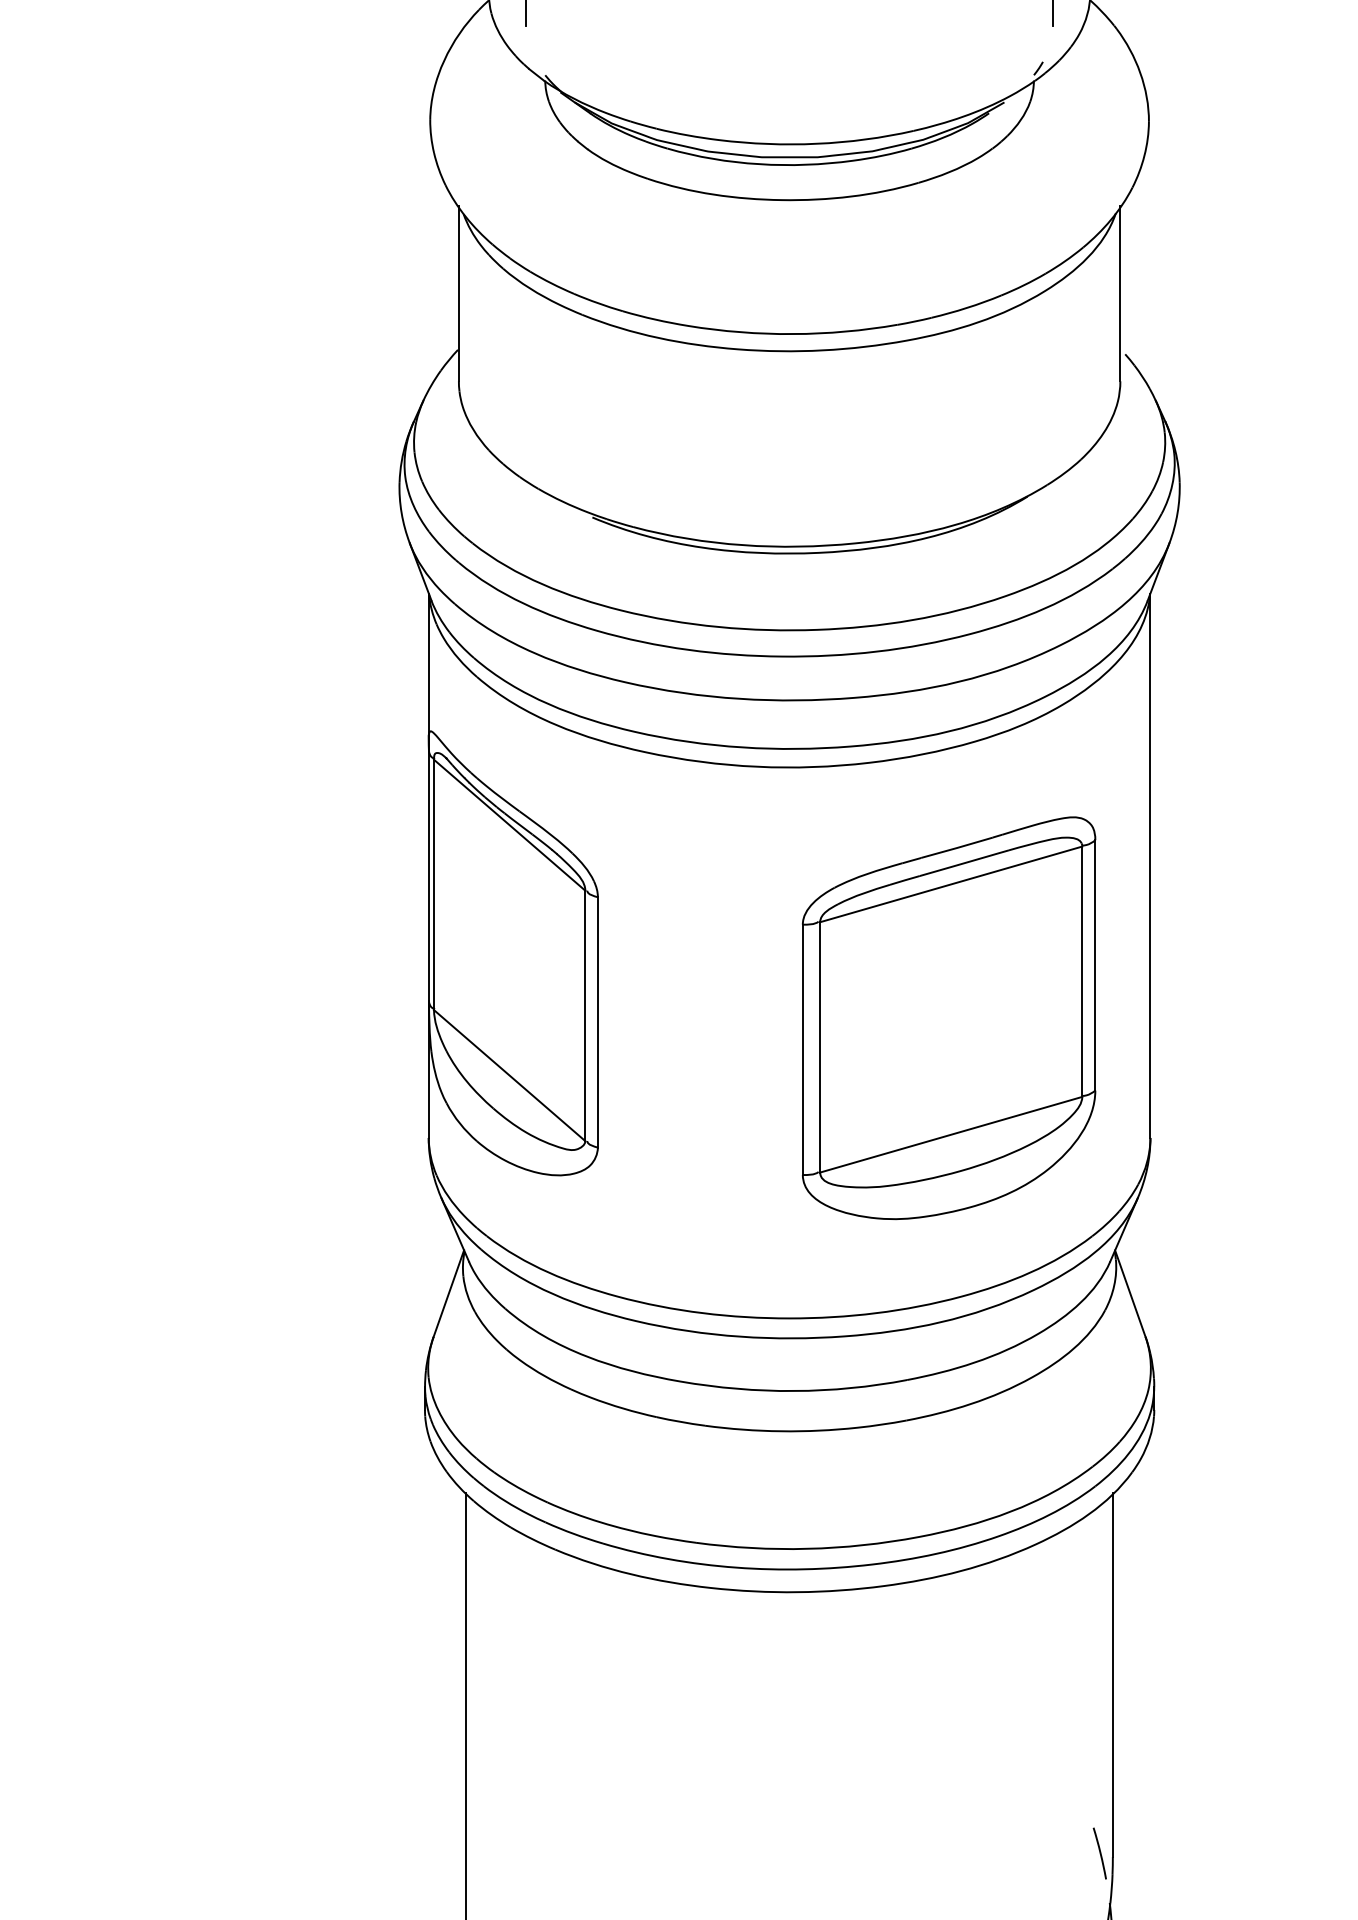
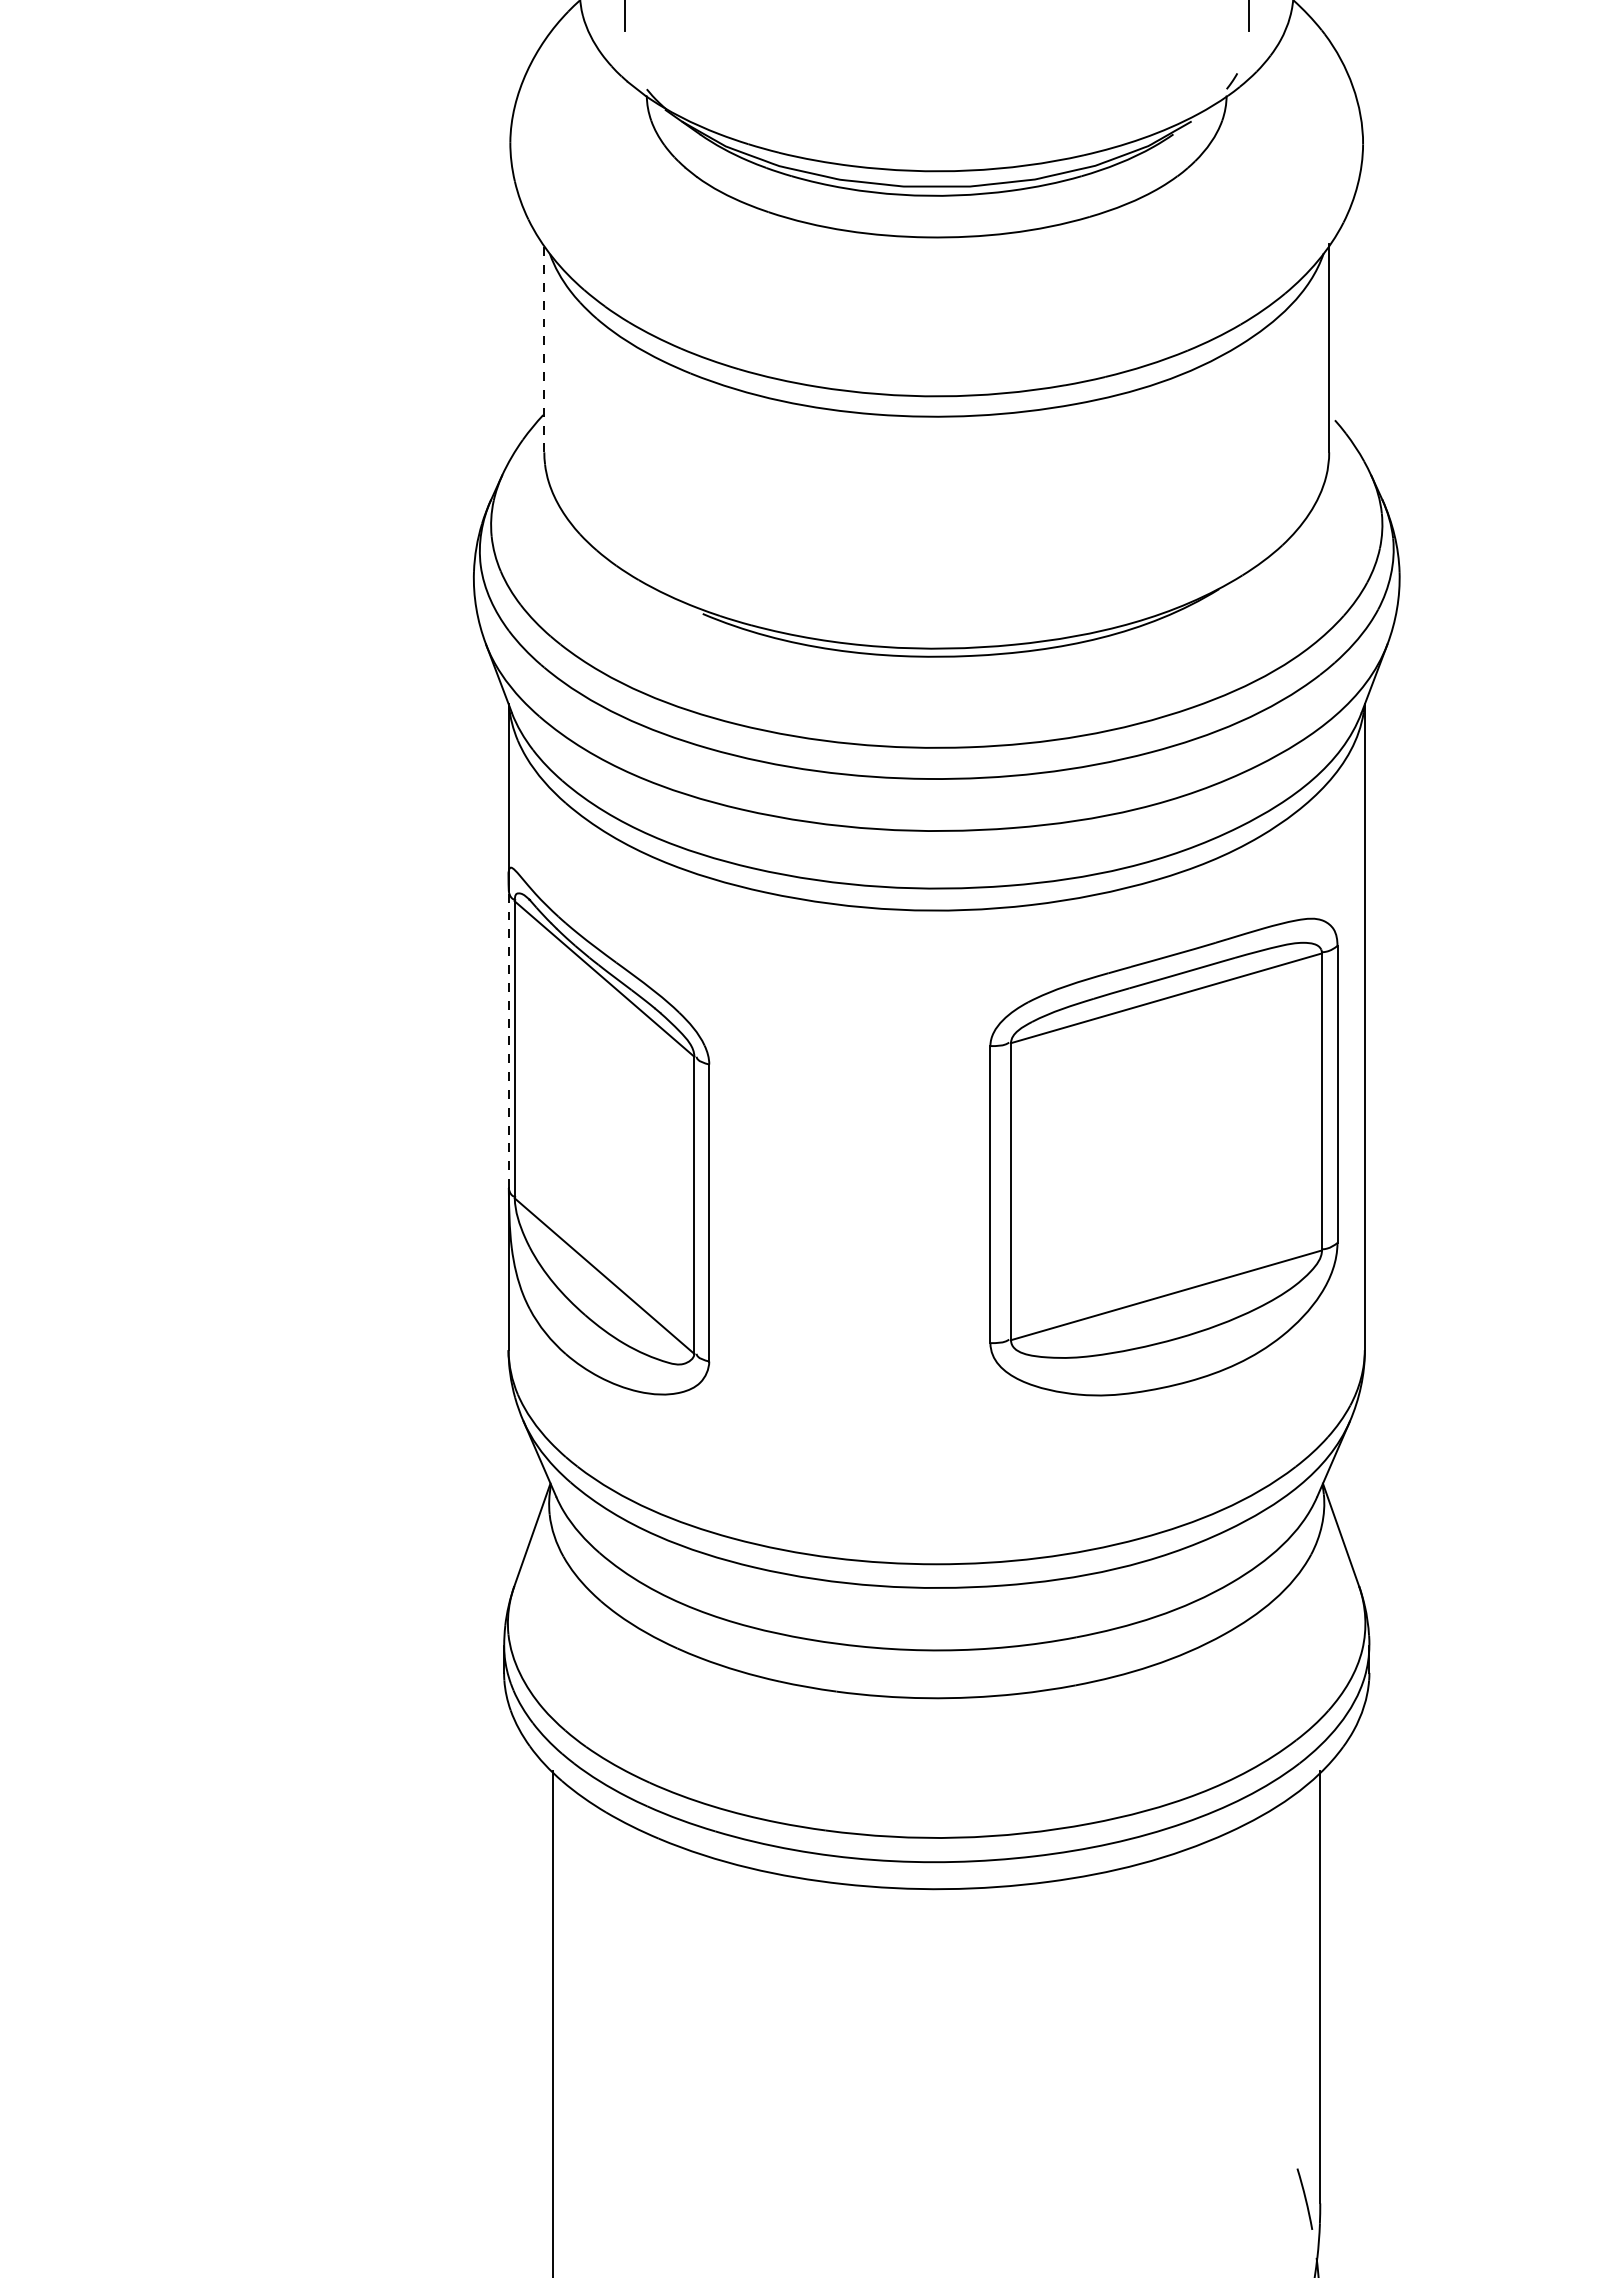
line: (459, 293) -> (544, 348), solid -> dashed
line: (428, 876) -> (508, 1039), solid -> dashed
part: (948, 1017) -> (1163, 1156), moved

